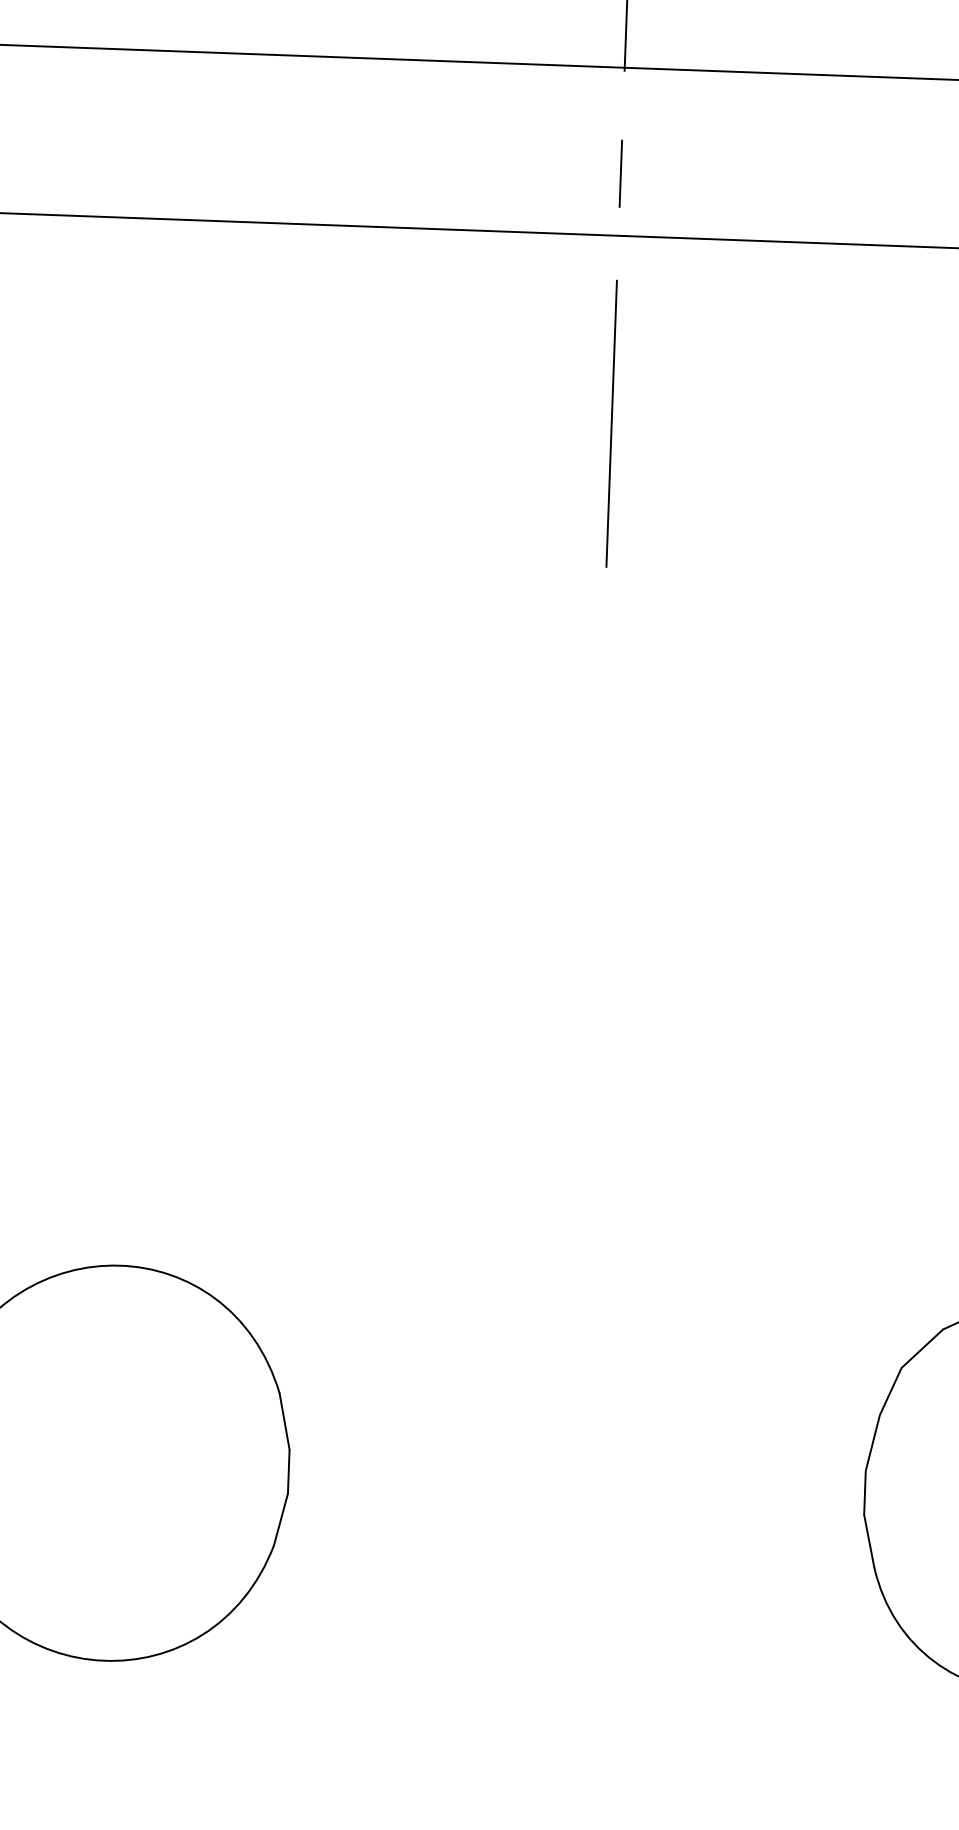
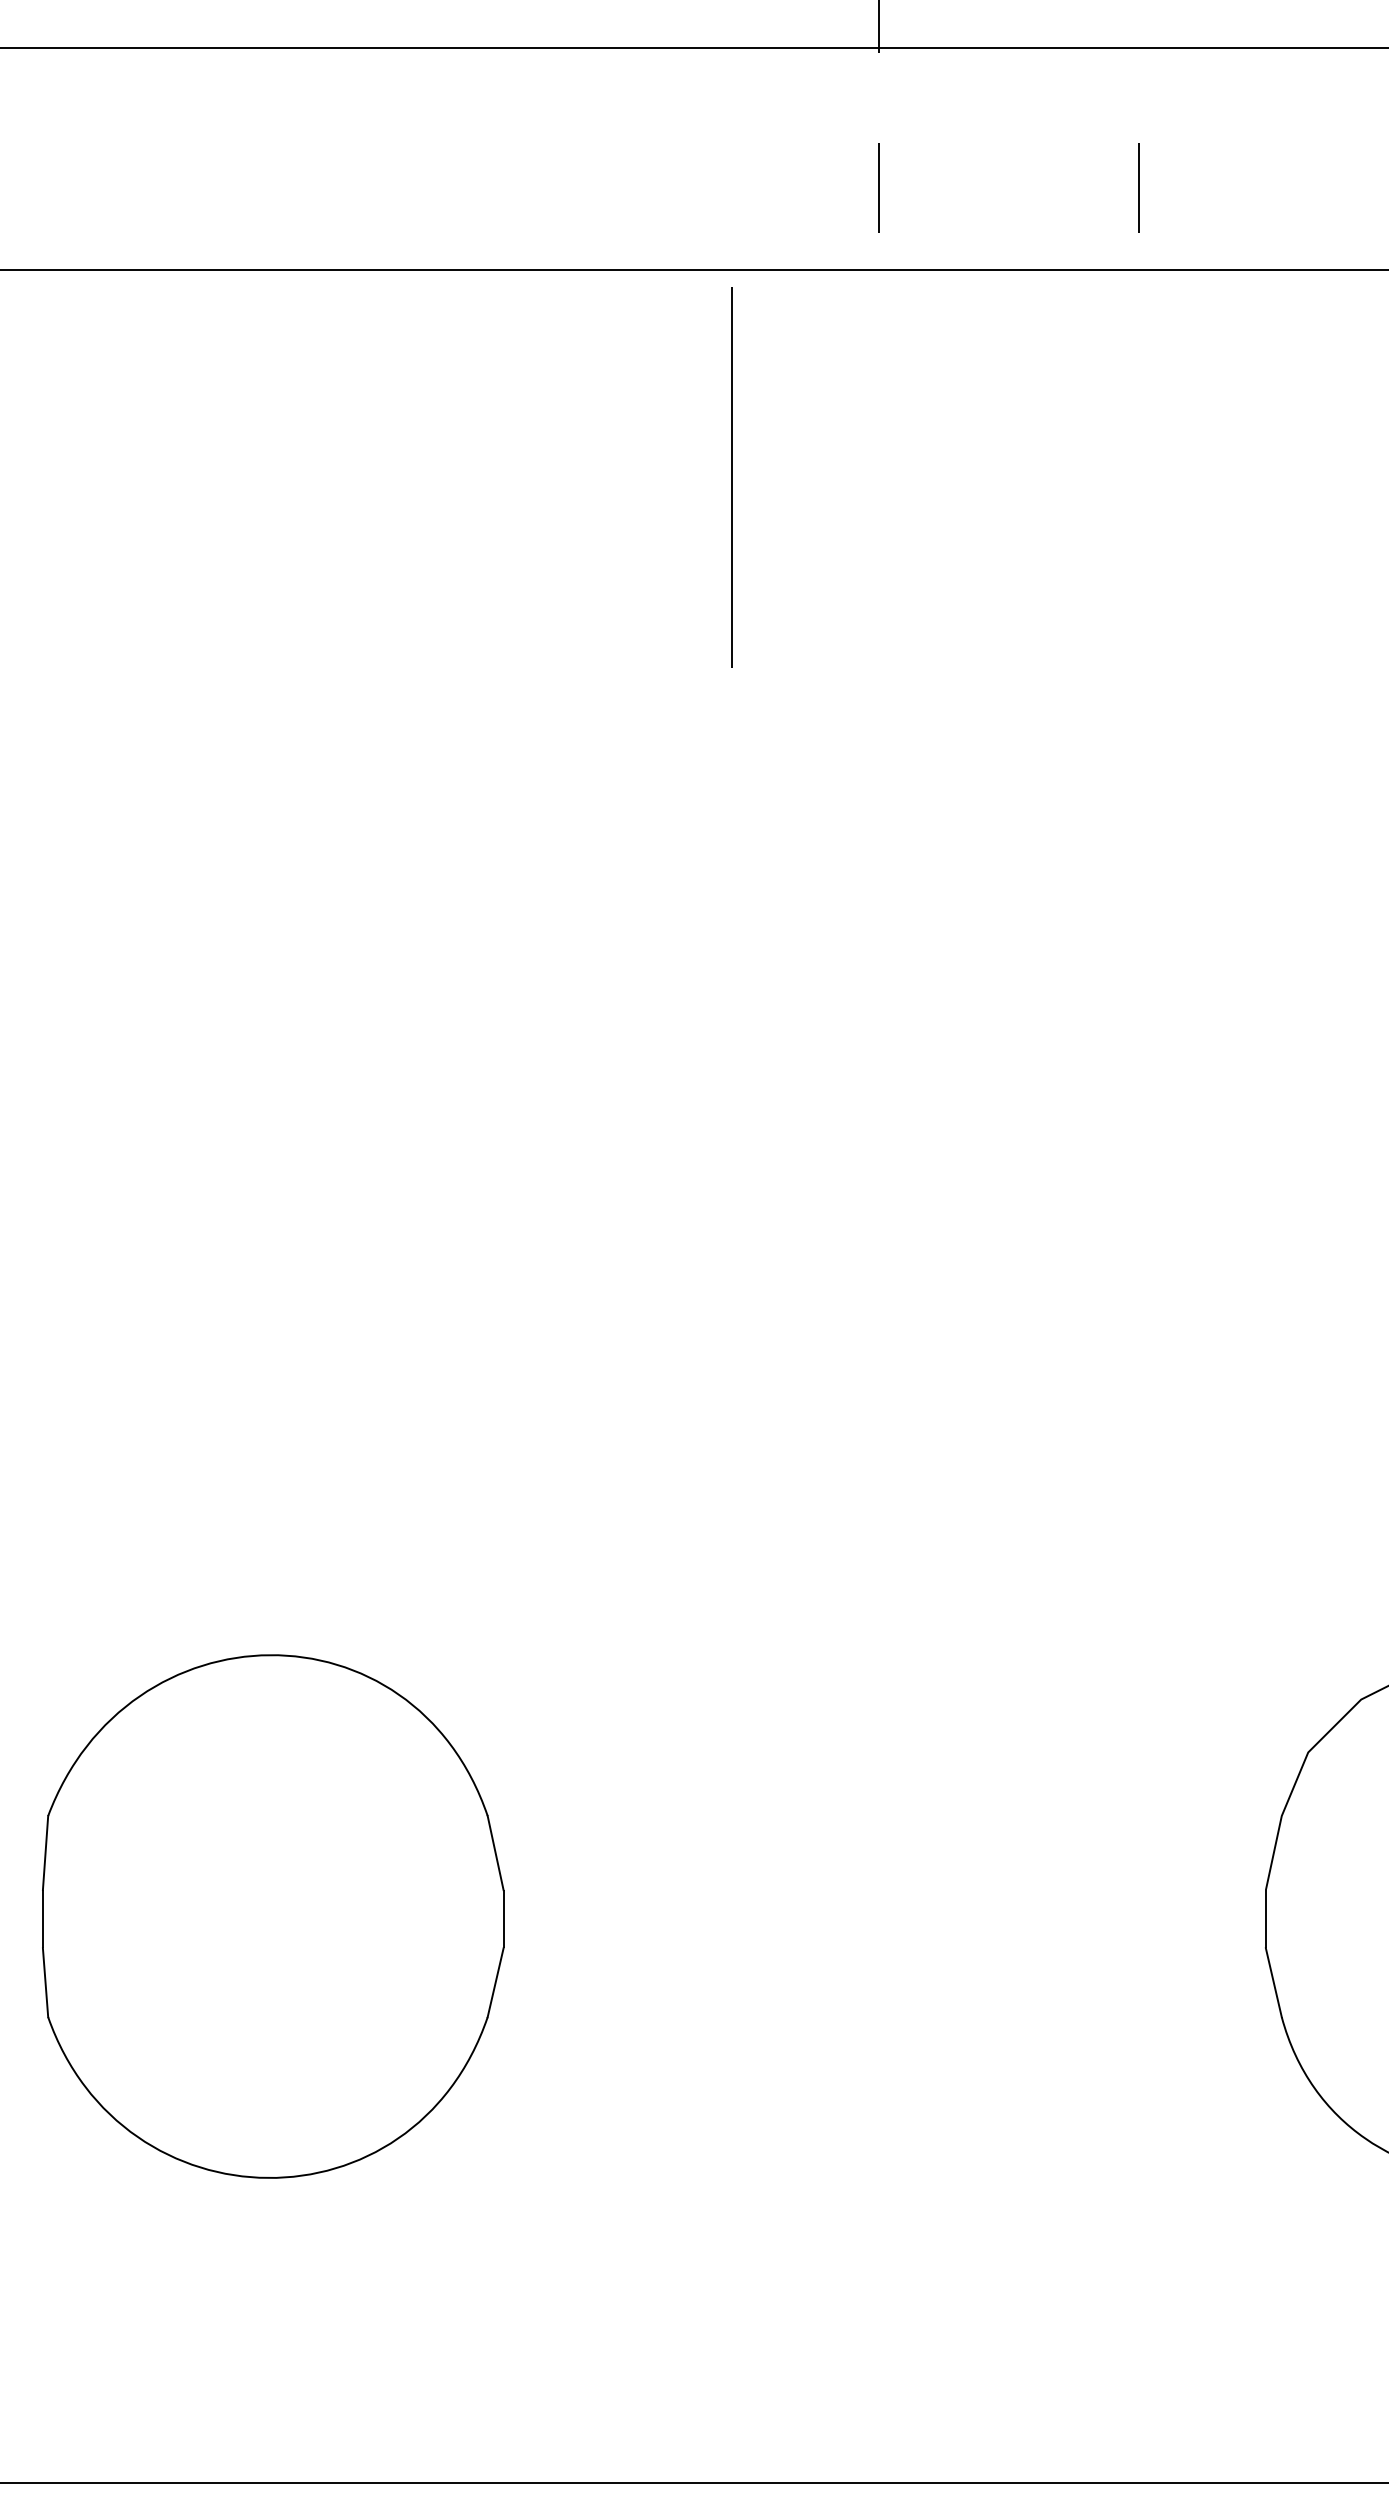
line: (816, 180) -> (1138, 187), added
line: (610, 424) -> (731, 477), moved

